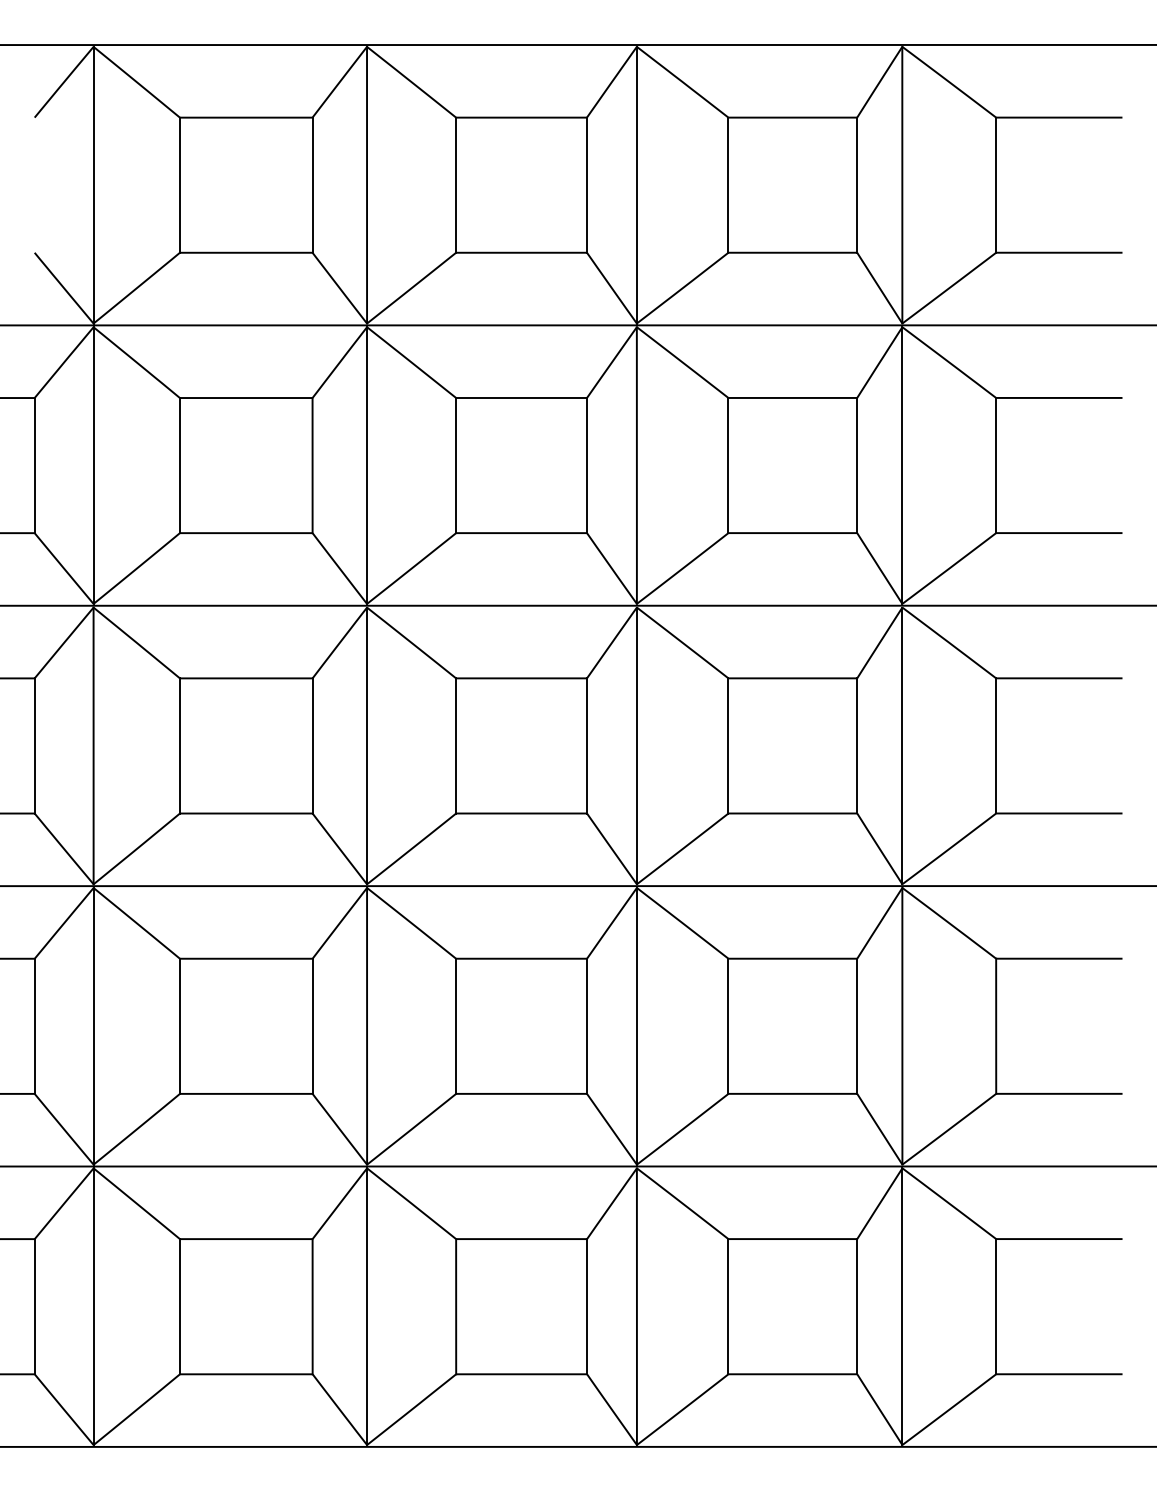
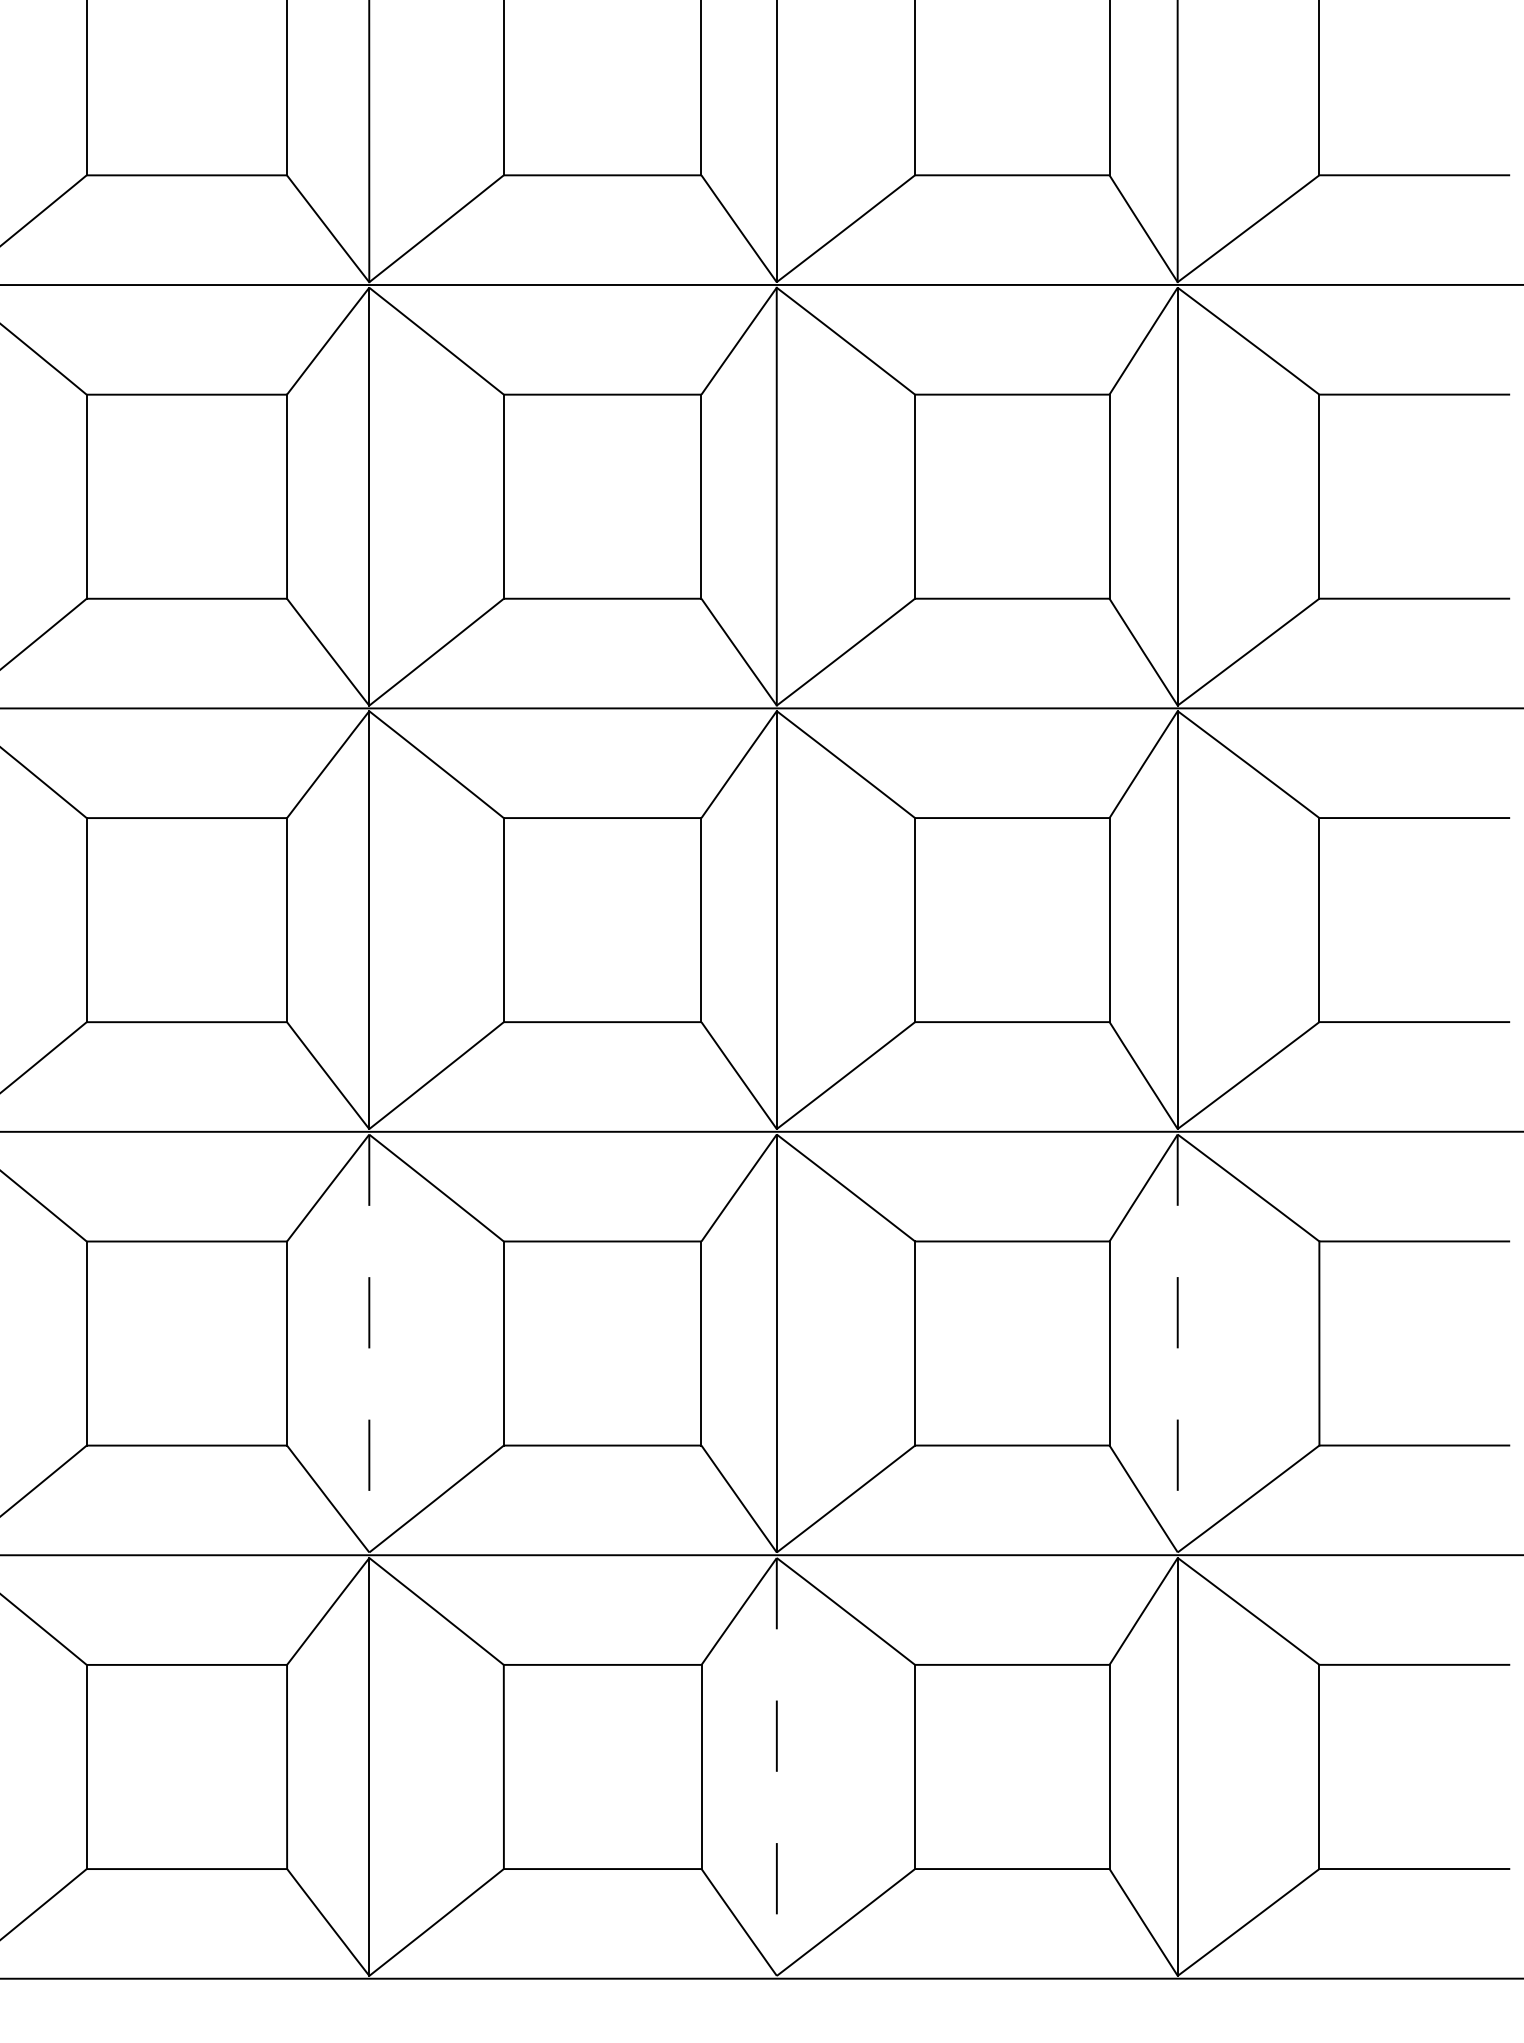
line: (367, 1026) -> (369, 1343), solid -> dashed
line: (902, 1026) -> (1177, 1343), solid -> dashed
line: (636, 1307) -> (776, 1768), solid -> dashed

